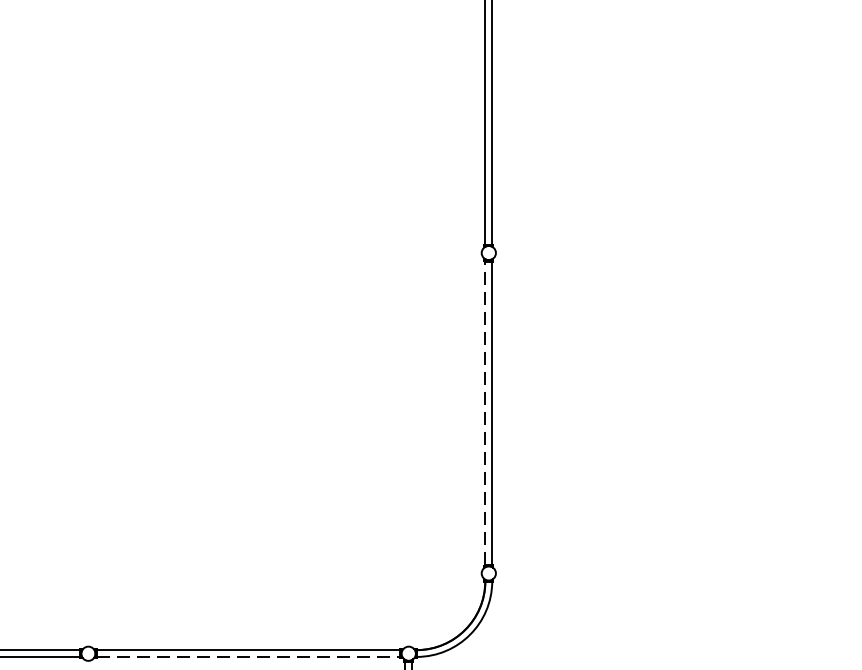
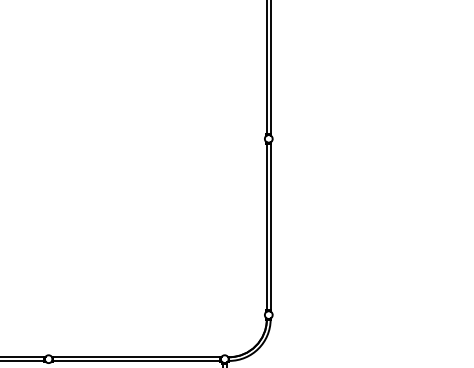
line: (484, 412) -> (266, 226), dashed -> solid
line: (249, 657) -> (137, 361), dashed -> solid

